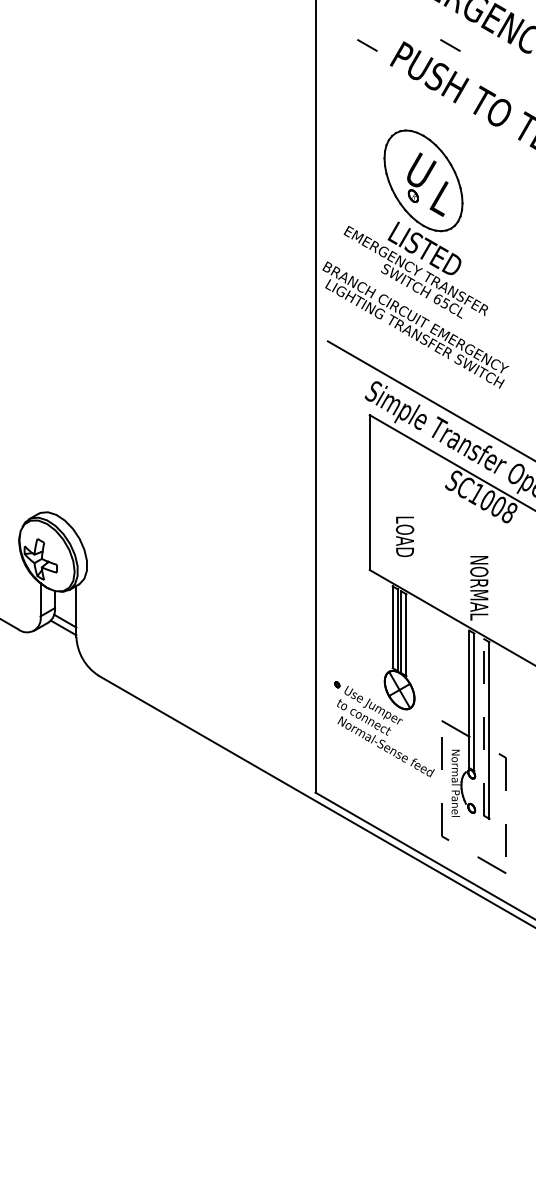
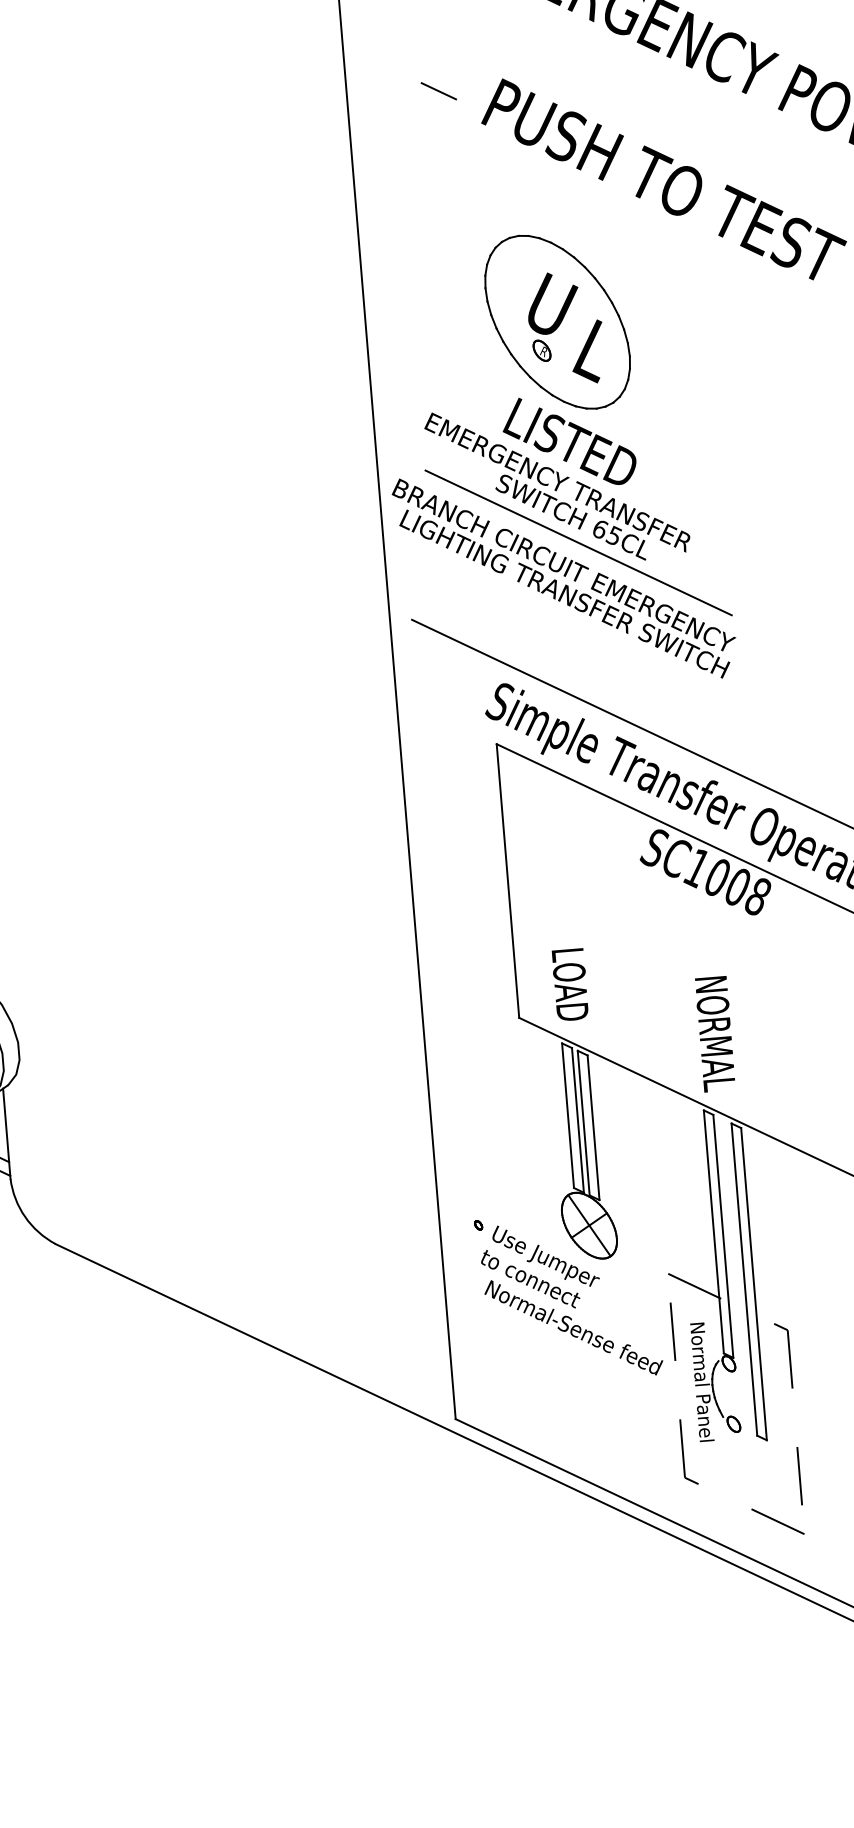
line: (450, 45) -> (585, 79), removed
line: (424, 305) -> (577, 542), added
text: (404, 536) -> (569, 984), moved
line: (484, 727) -> (744, 1279), dashed -> solid

